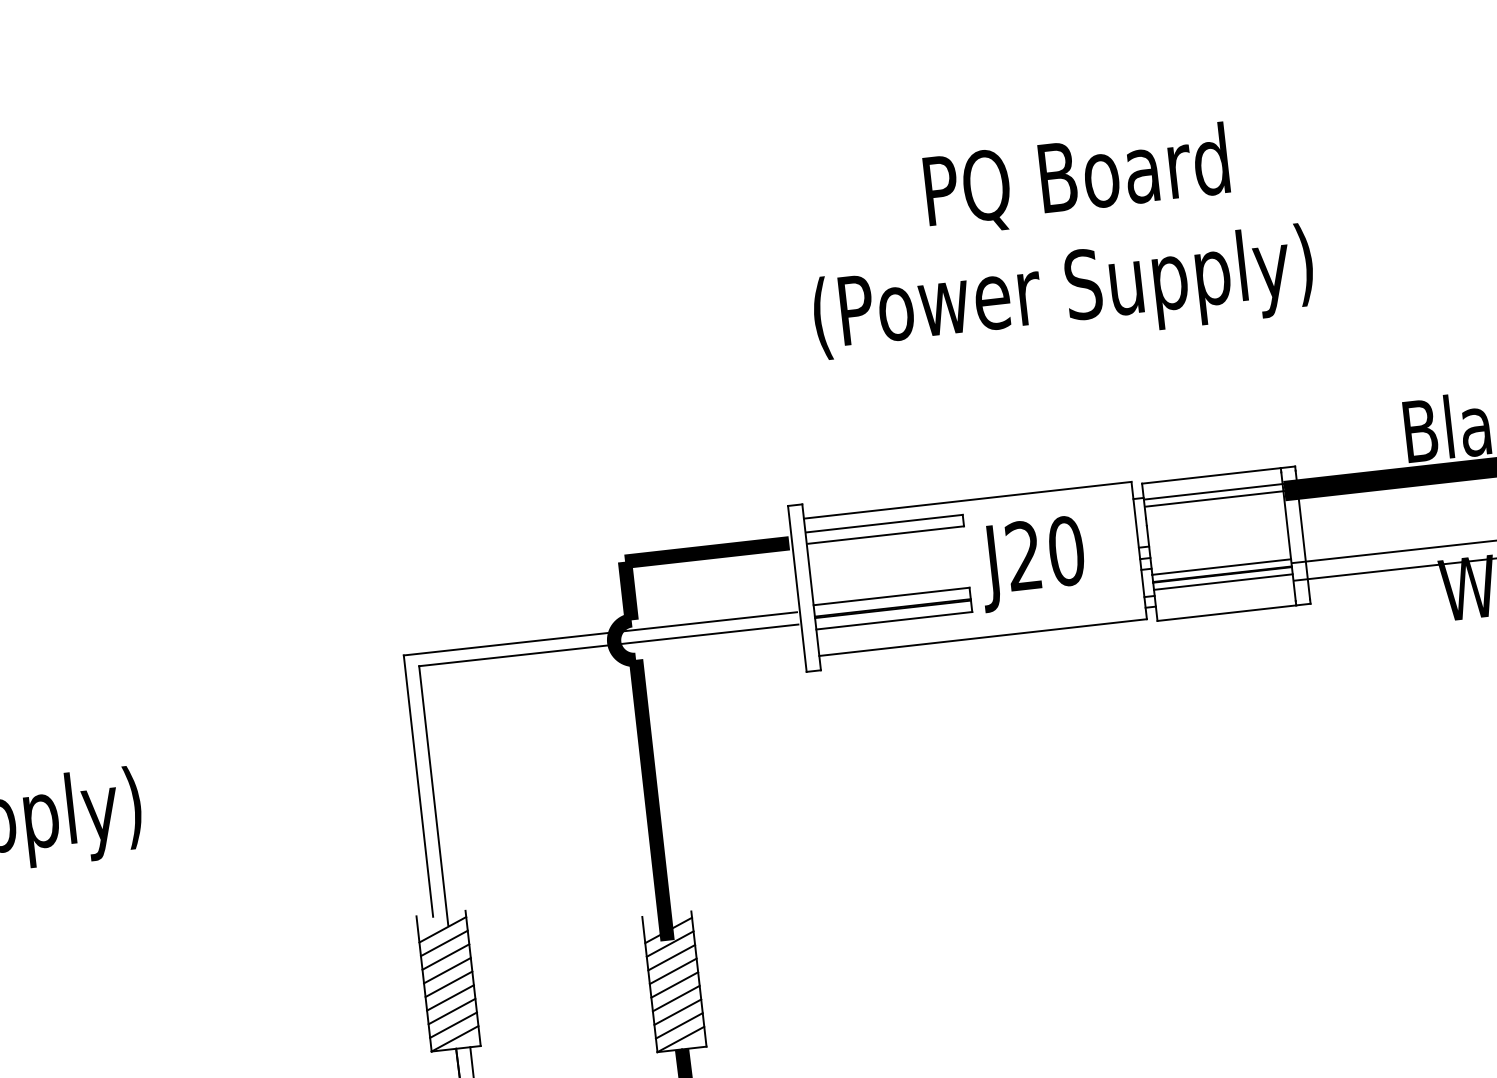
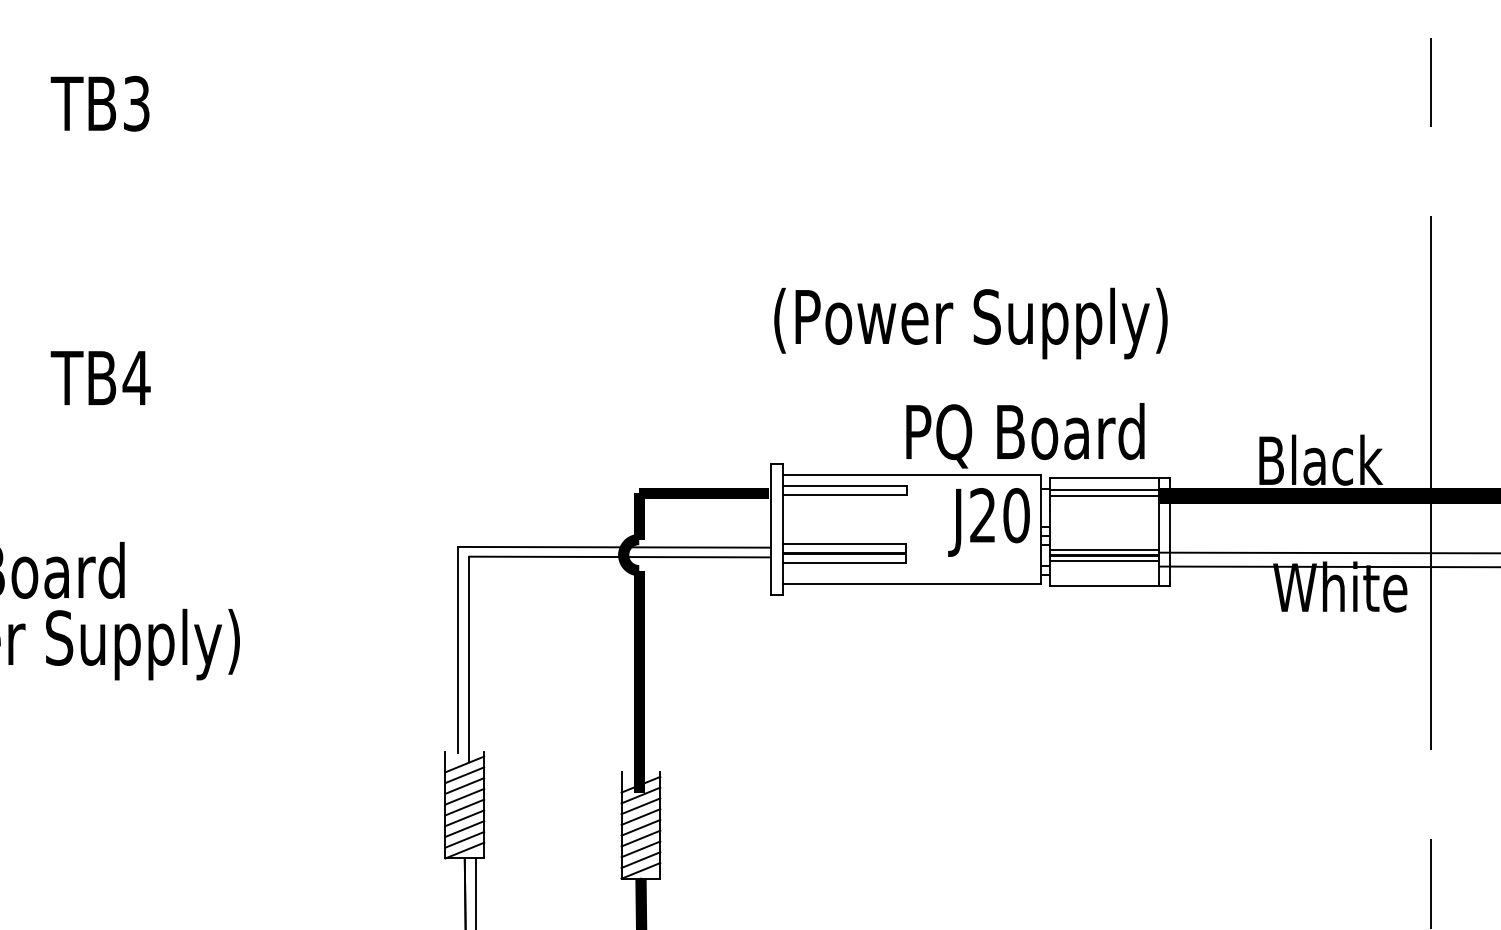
text: (1077, 179) -> (1025, 435), moved
text: (1063, 295) -> (970, 323), moved
text: (1031, 563) -> (988, 522), moved

